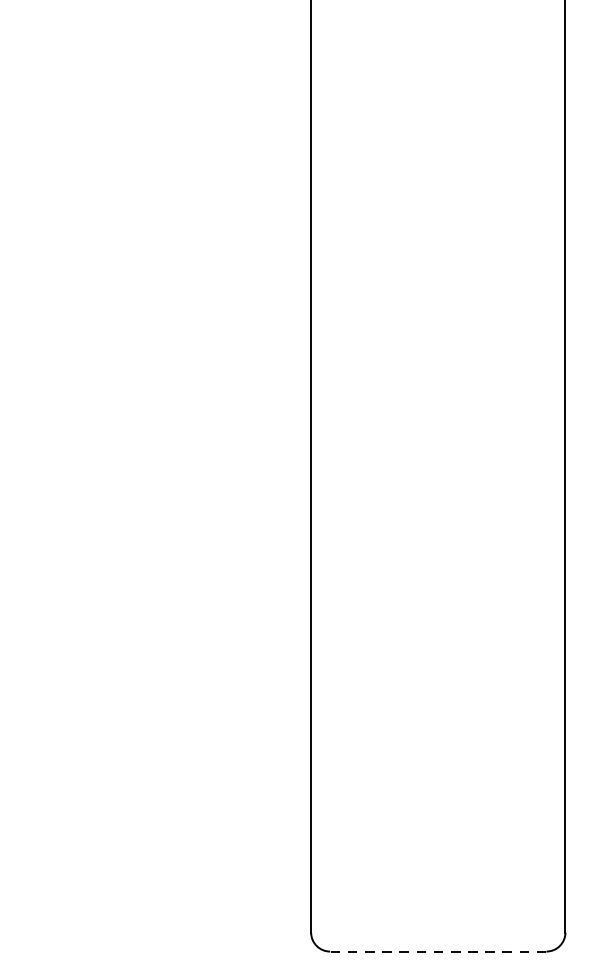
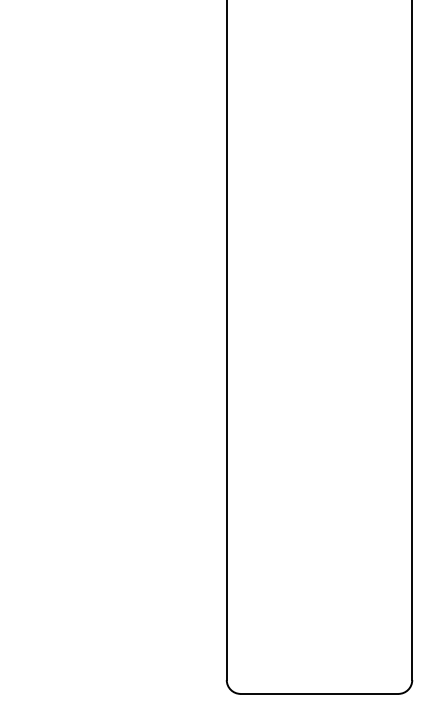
line: (438, 950) -> (319, 693), dashed -> solid

